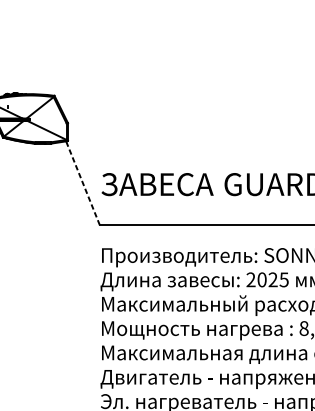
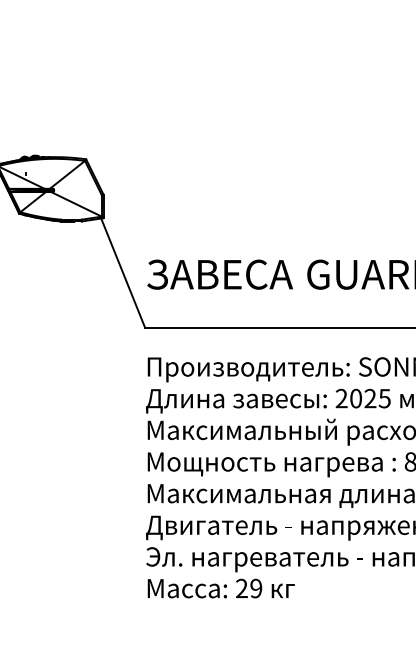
line: (82, 182) -> (122, 272), dashed -> solid

